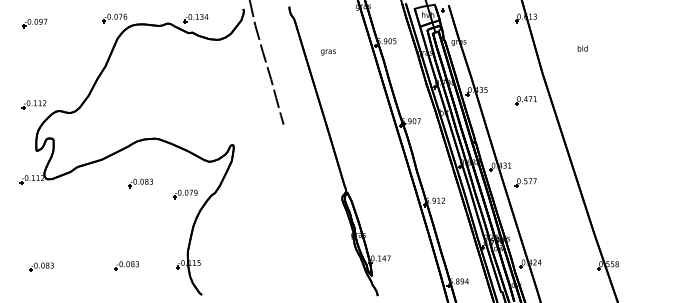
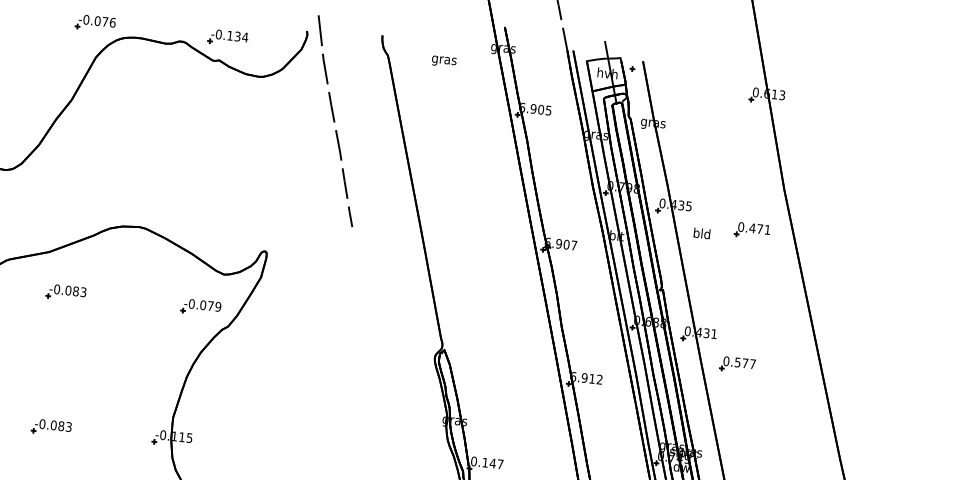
text: (582, 48) -> (701, 233), moved
text: (328, 52) -> (444, 61), moved
part: (140, 183) -> (65, 293), moved
part: (185, 194) -> (201, 307), moved
part: (126, 265) -> (50, 427), moved

